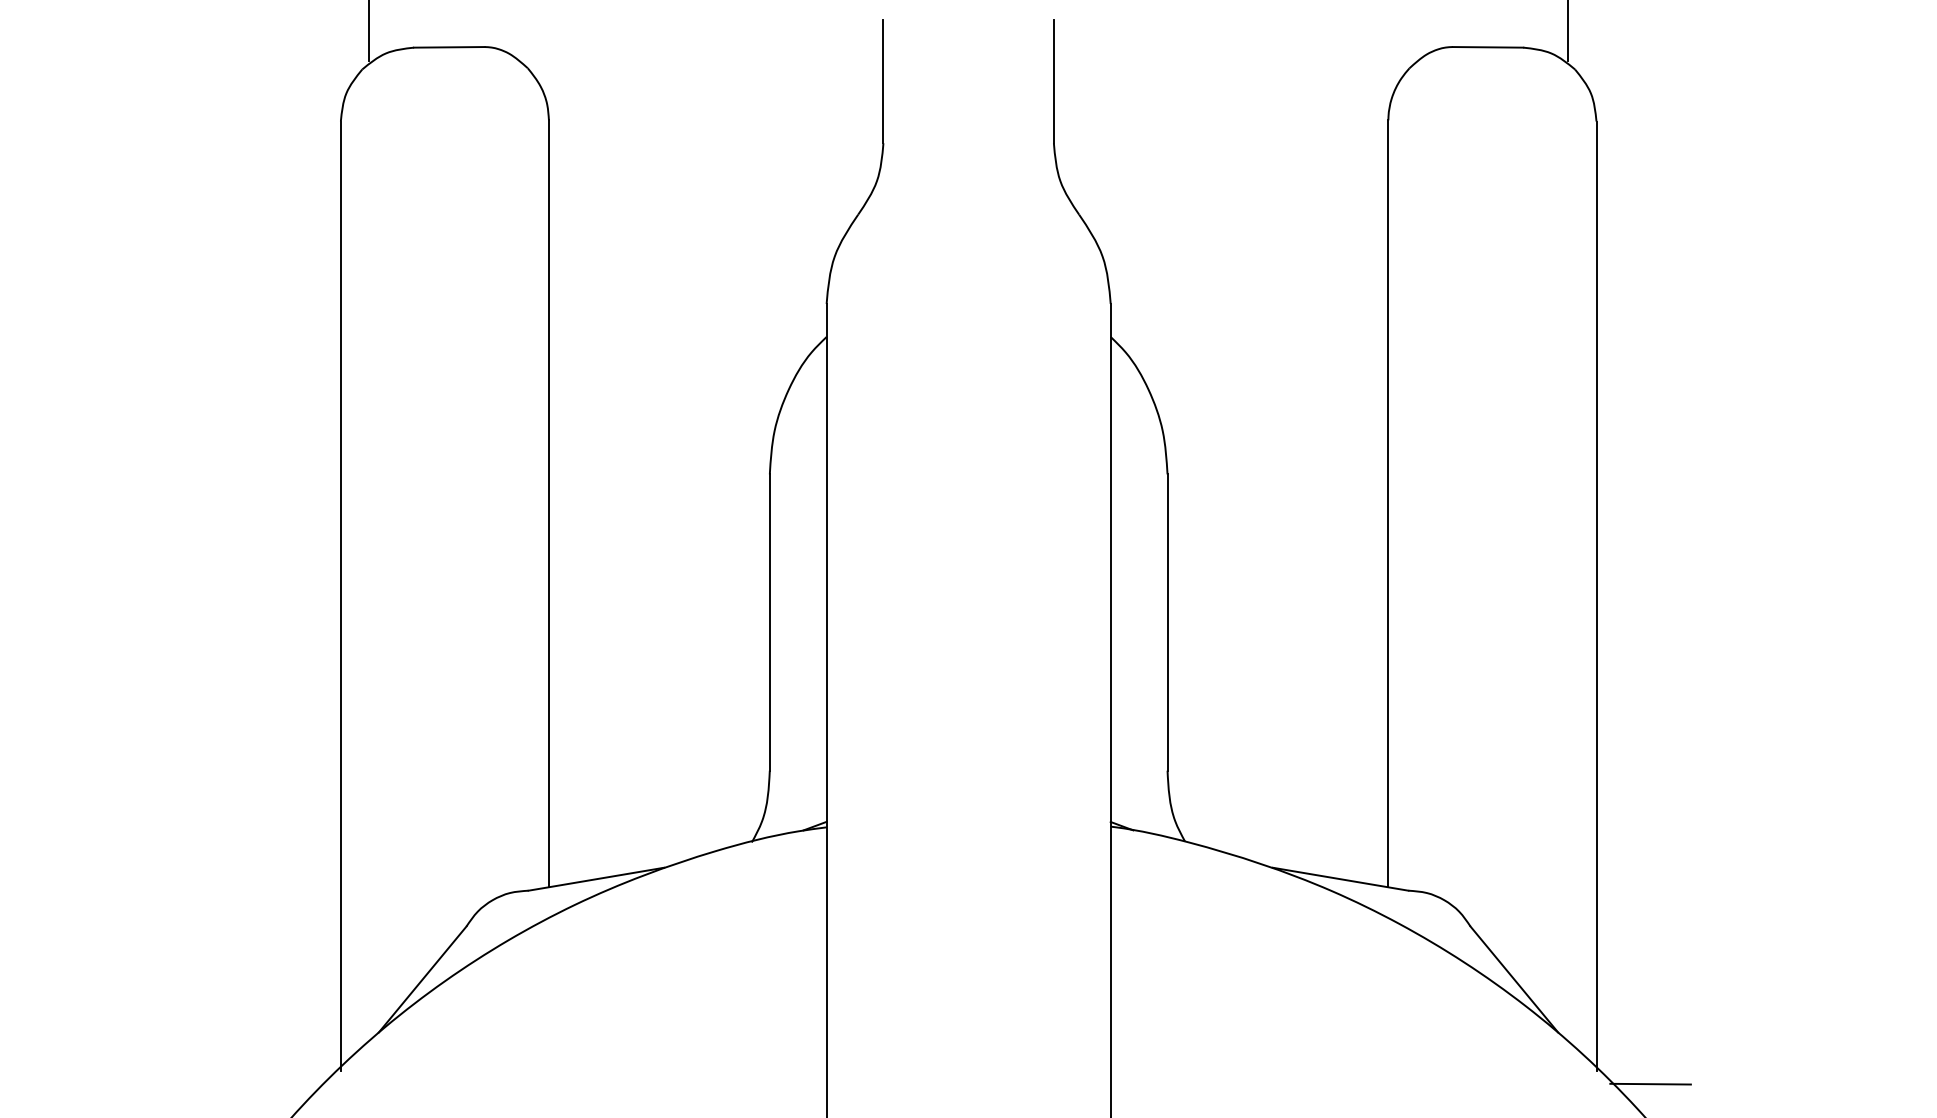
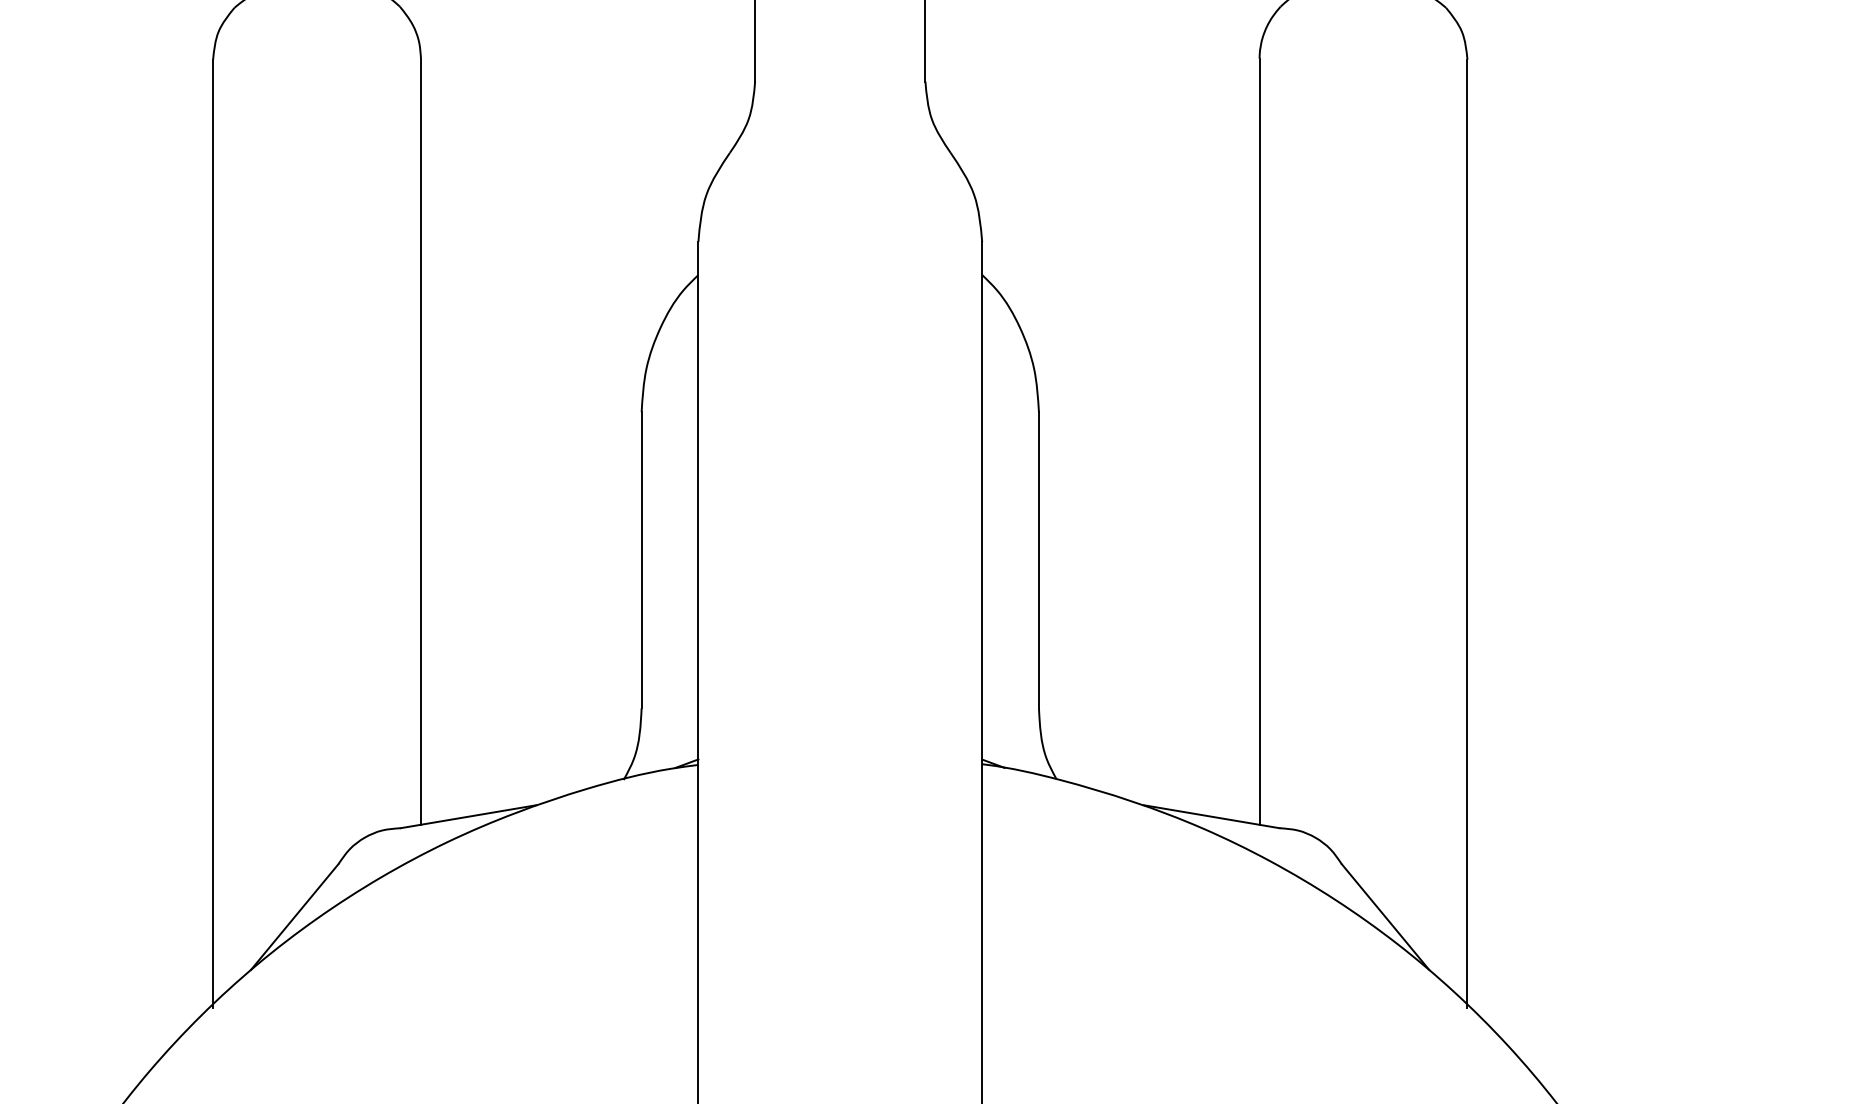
line: (1650, 1083) -> (1521, 1020), removed

